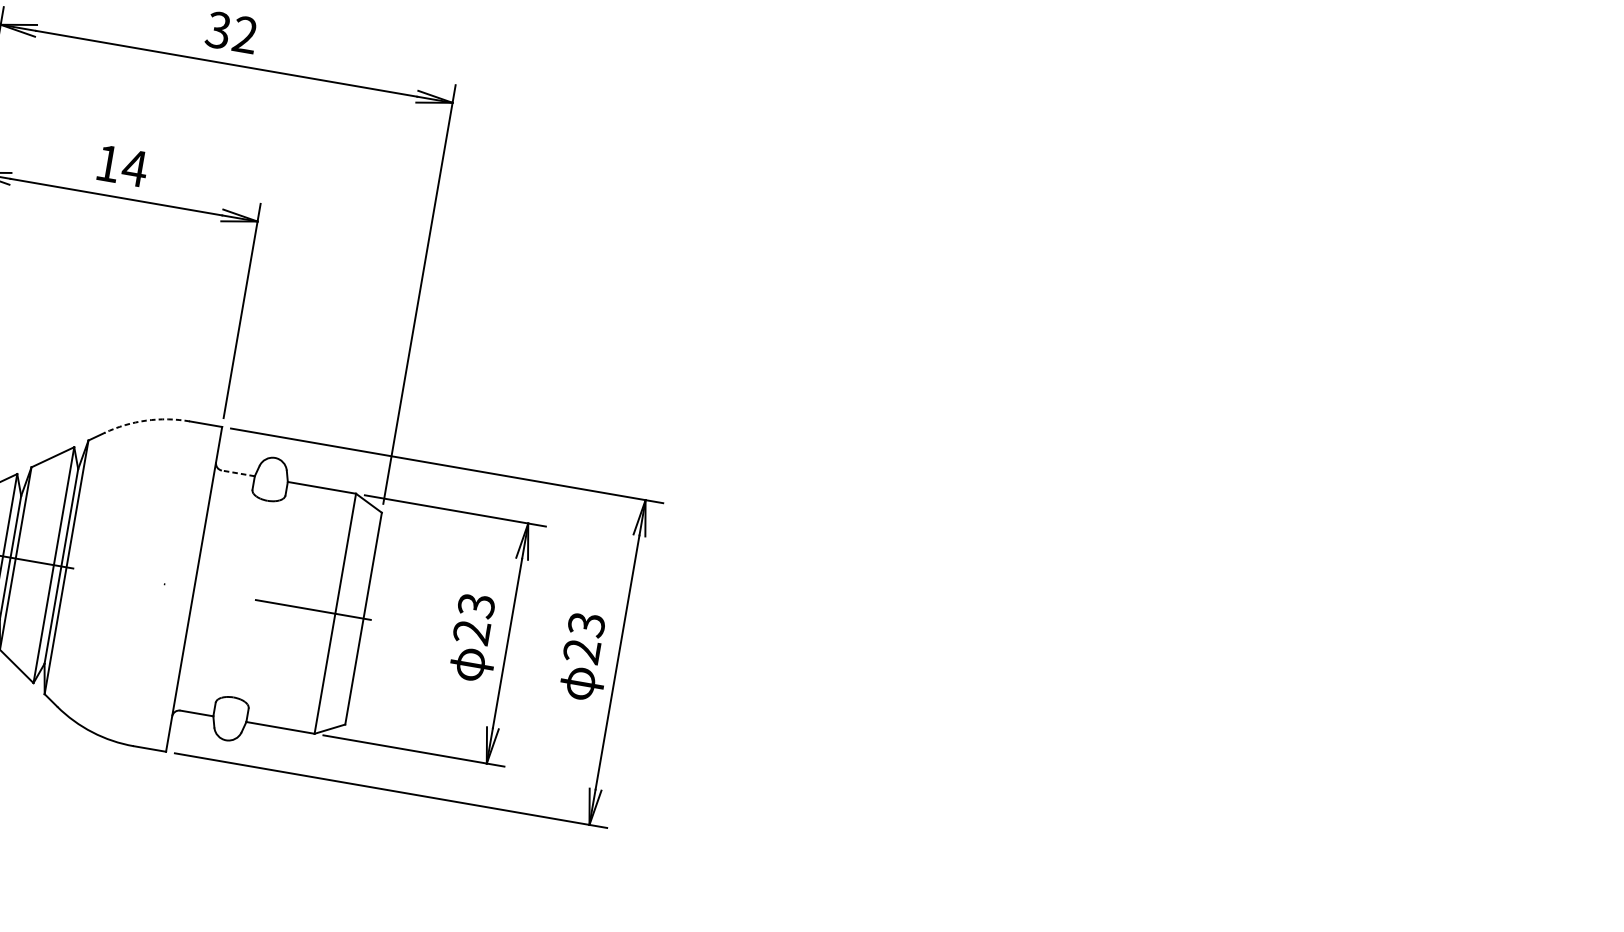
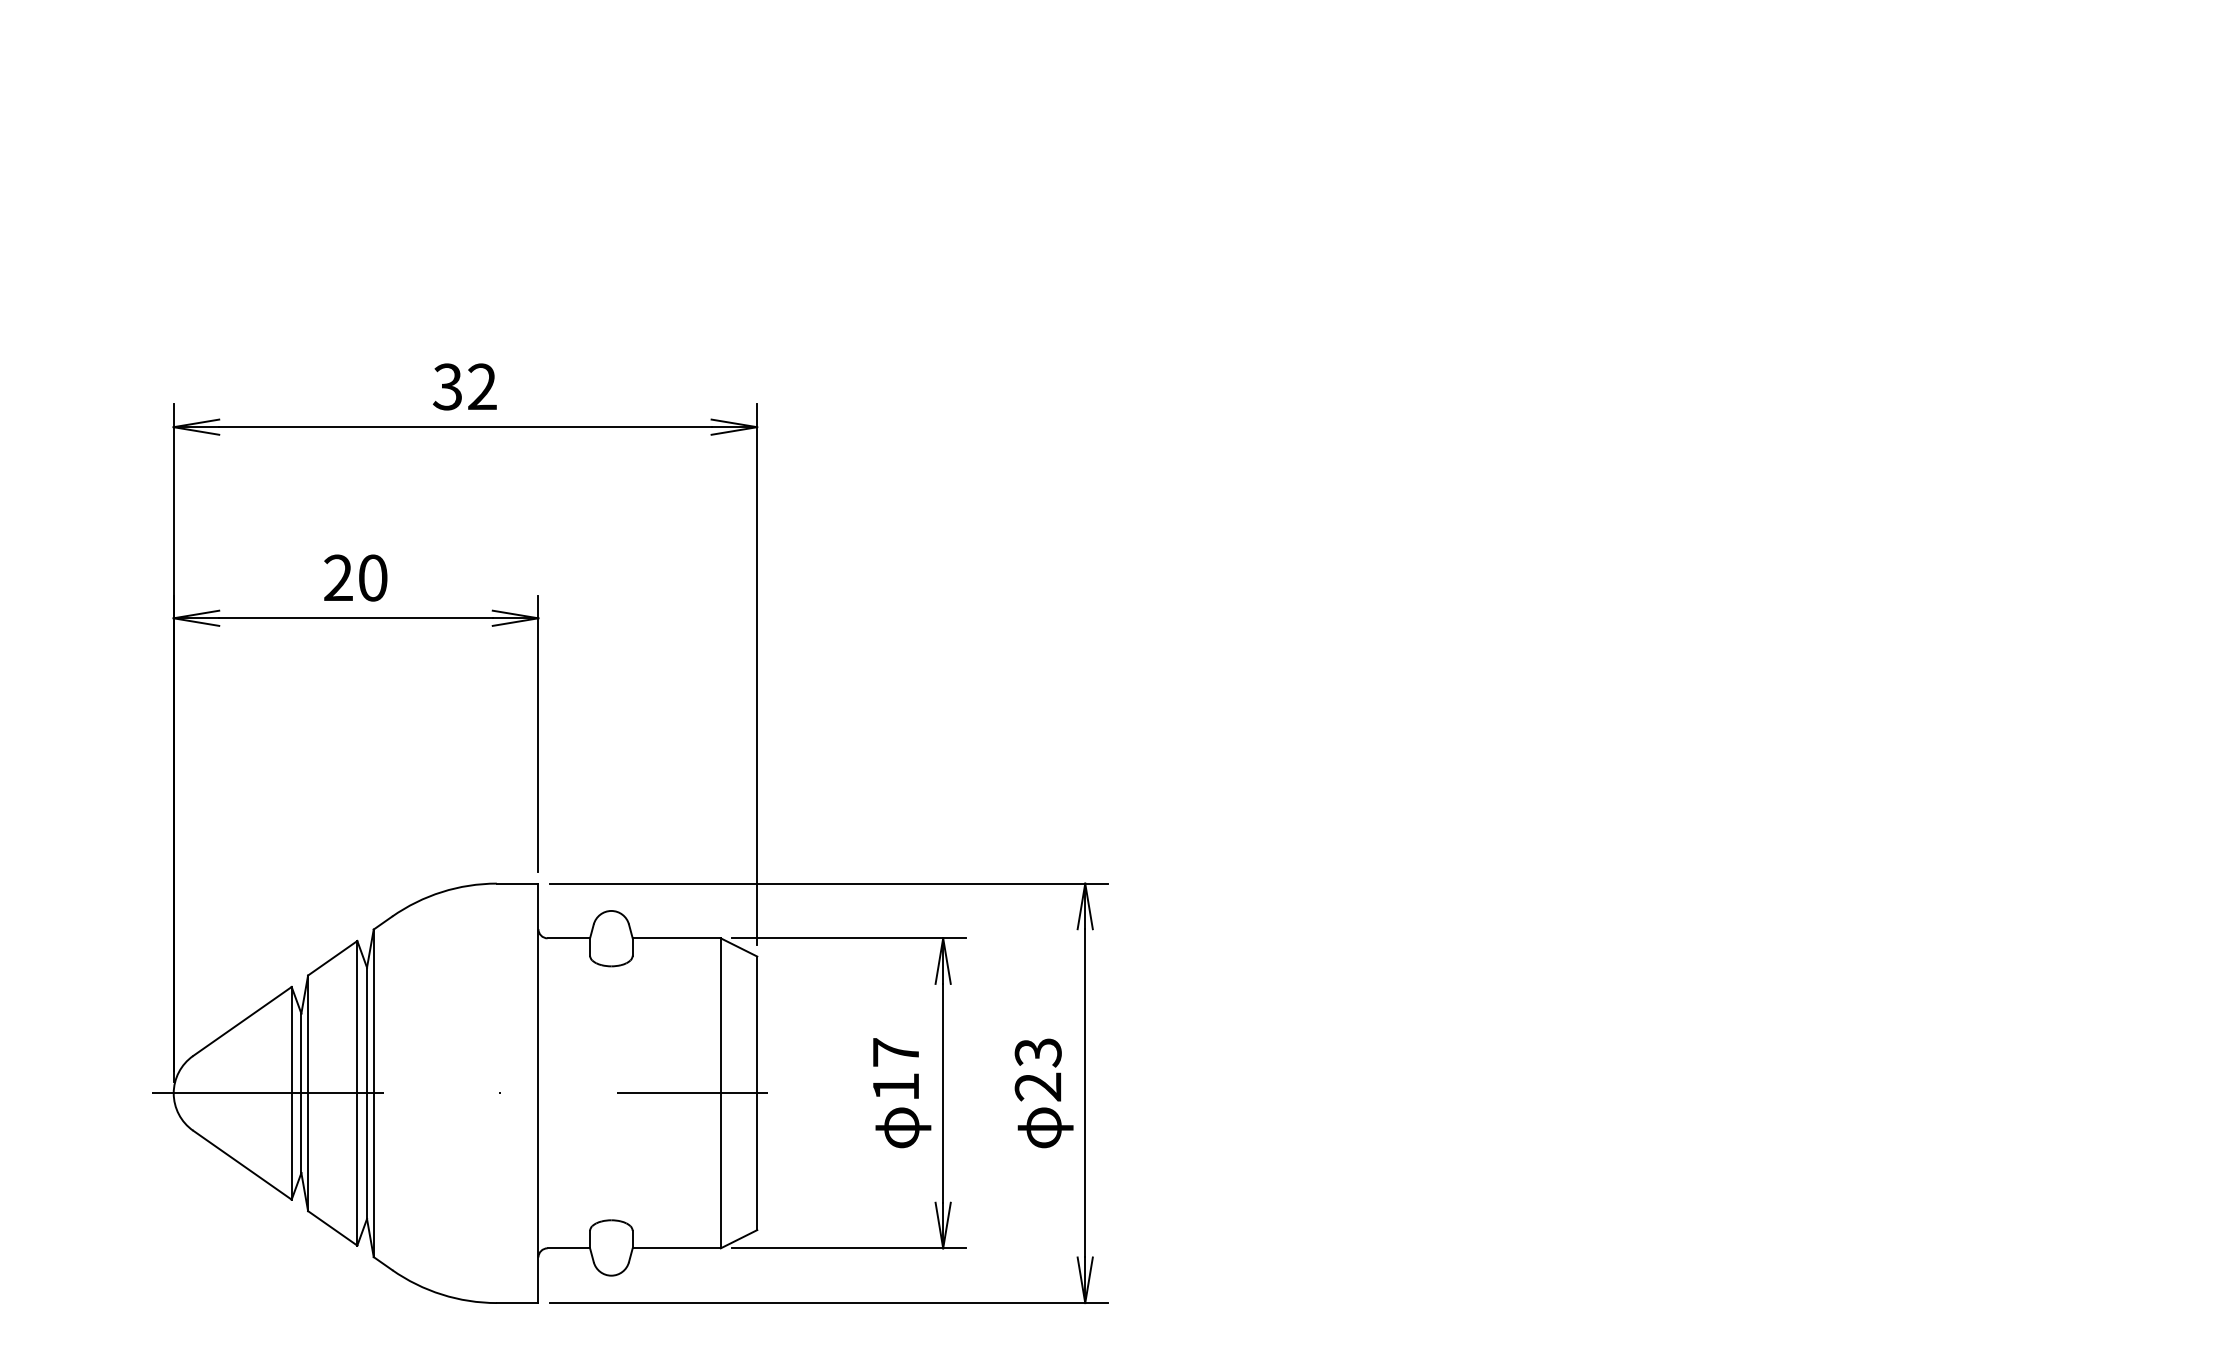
text: (122, 165) -> (356, 577), 14 -> 20
arc: (146, 421) -> (442, 892), dashed -> solid
line: (238, 473) -> (568, 938), dashed -> solid
text: (473, 618) -> (895, 1069), 23 -> 17

